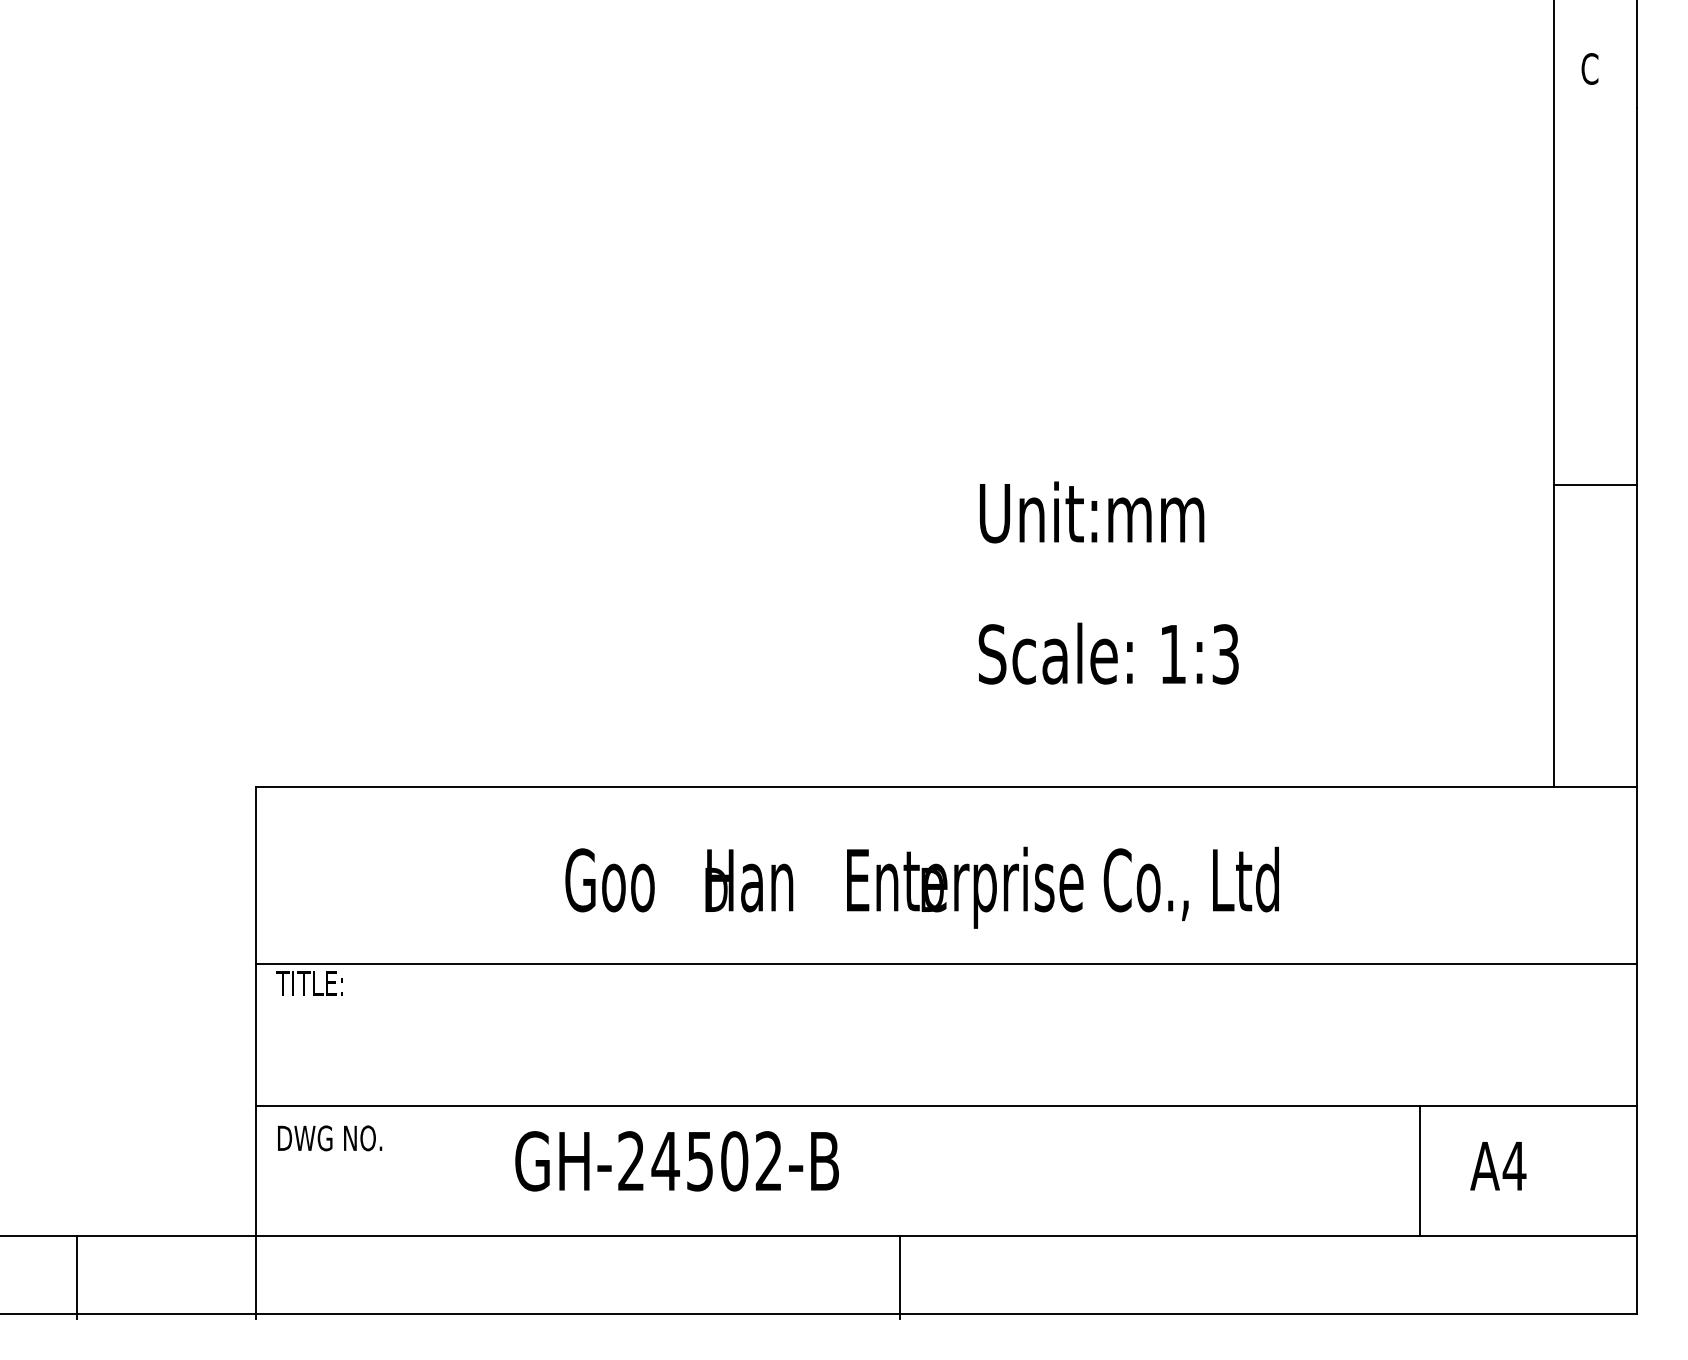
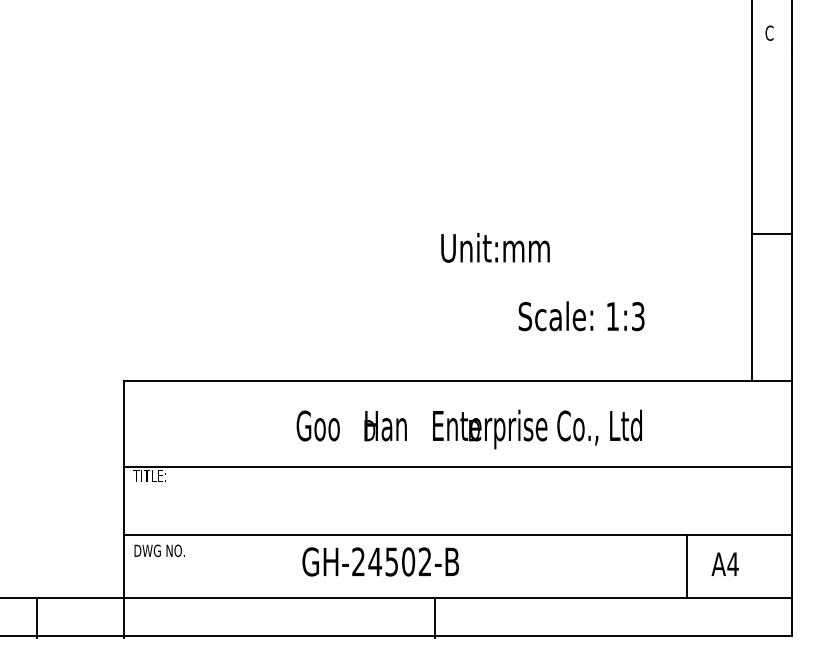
text: (1091, 511) -> (495, 247), moved
text: (1108, 654) -> (581, 316), moved
text: (920, 887) -> (468, 429), moved
text: (676, 1160) -> (380, 561), moved

